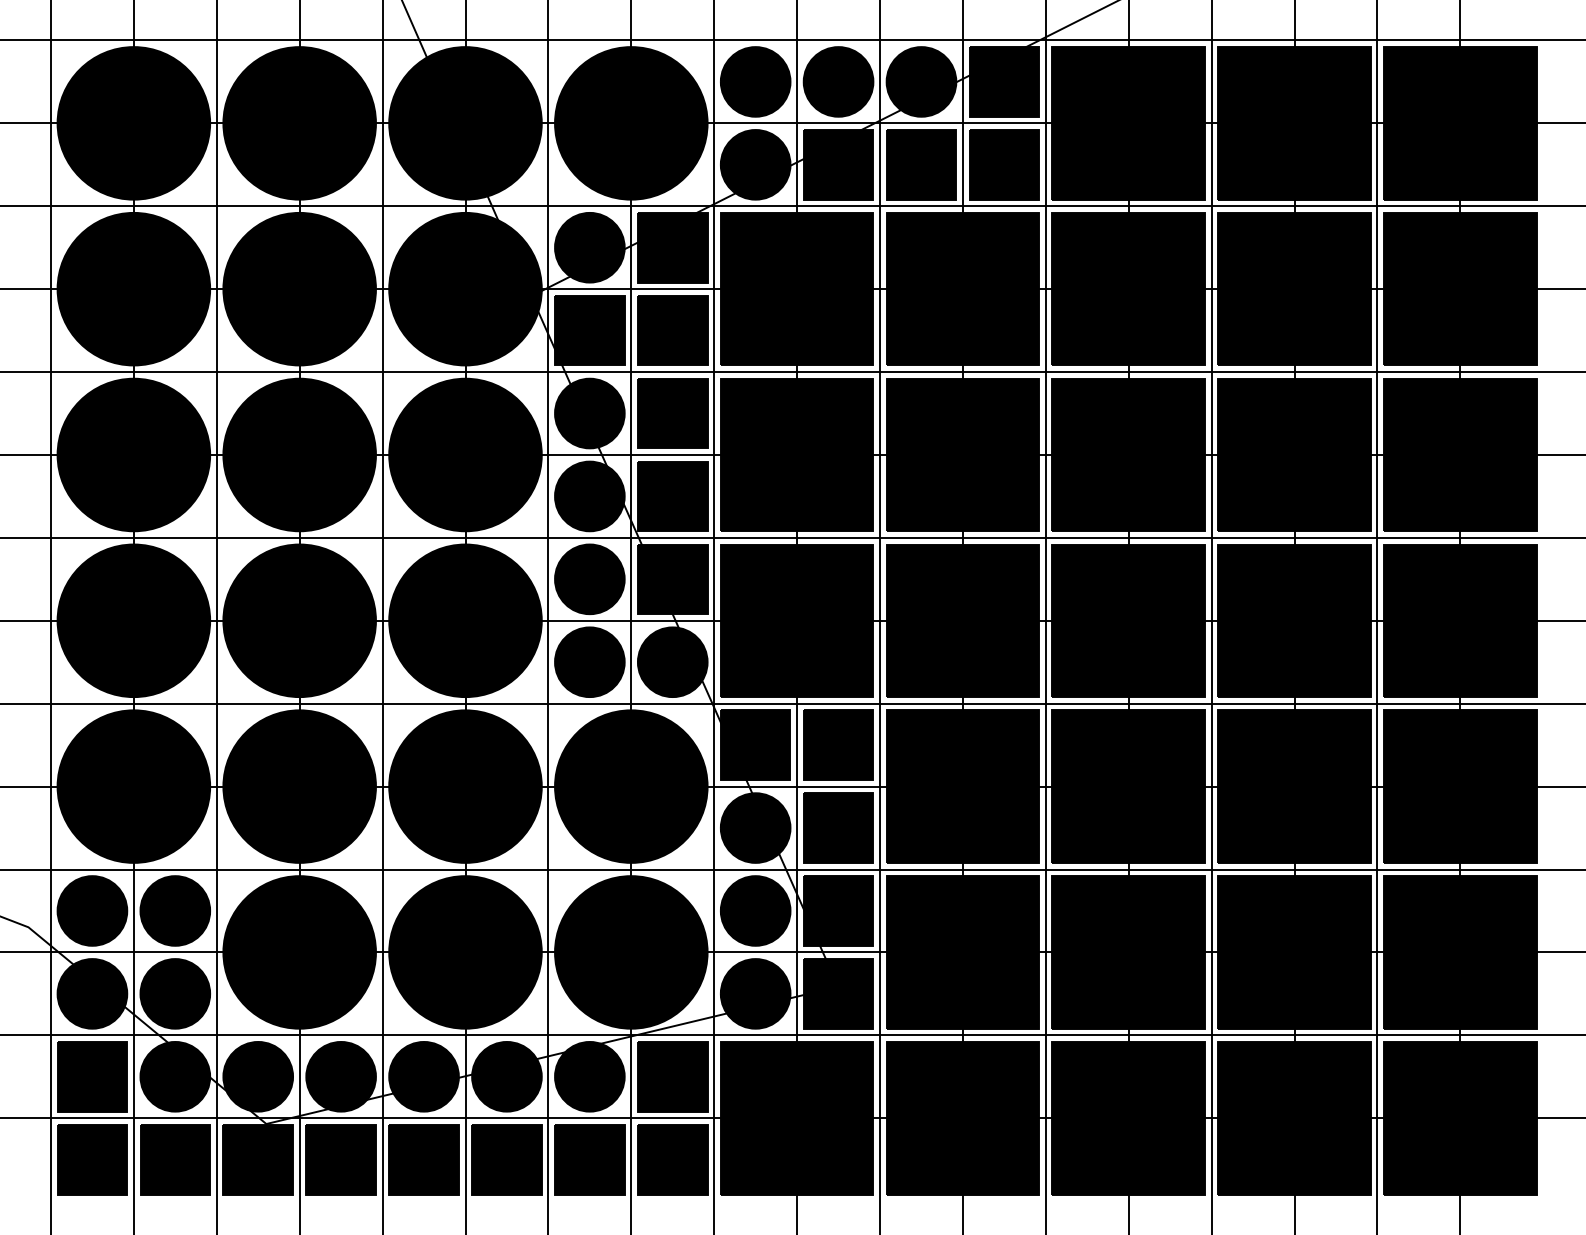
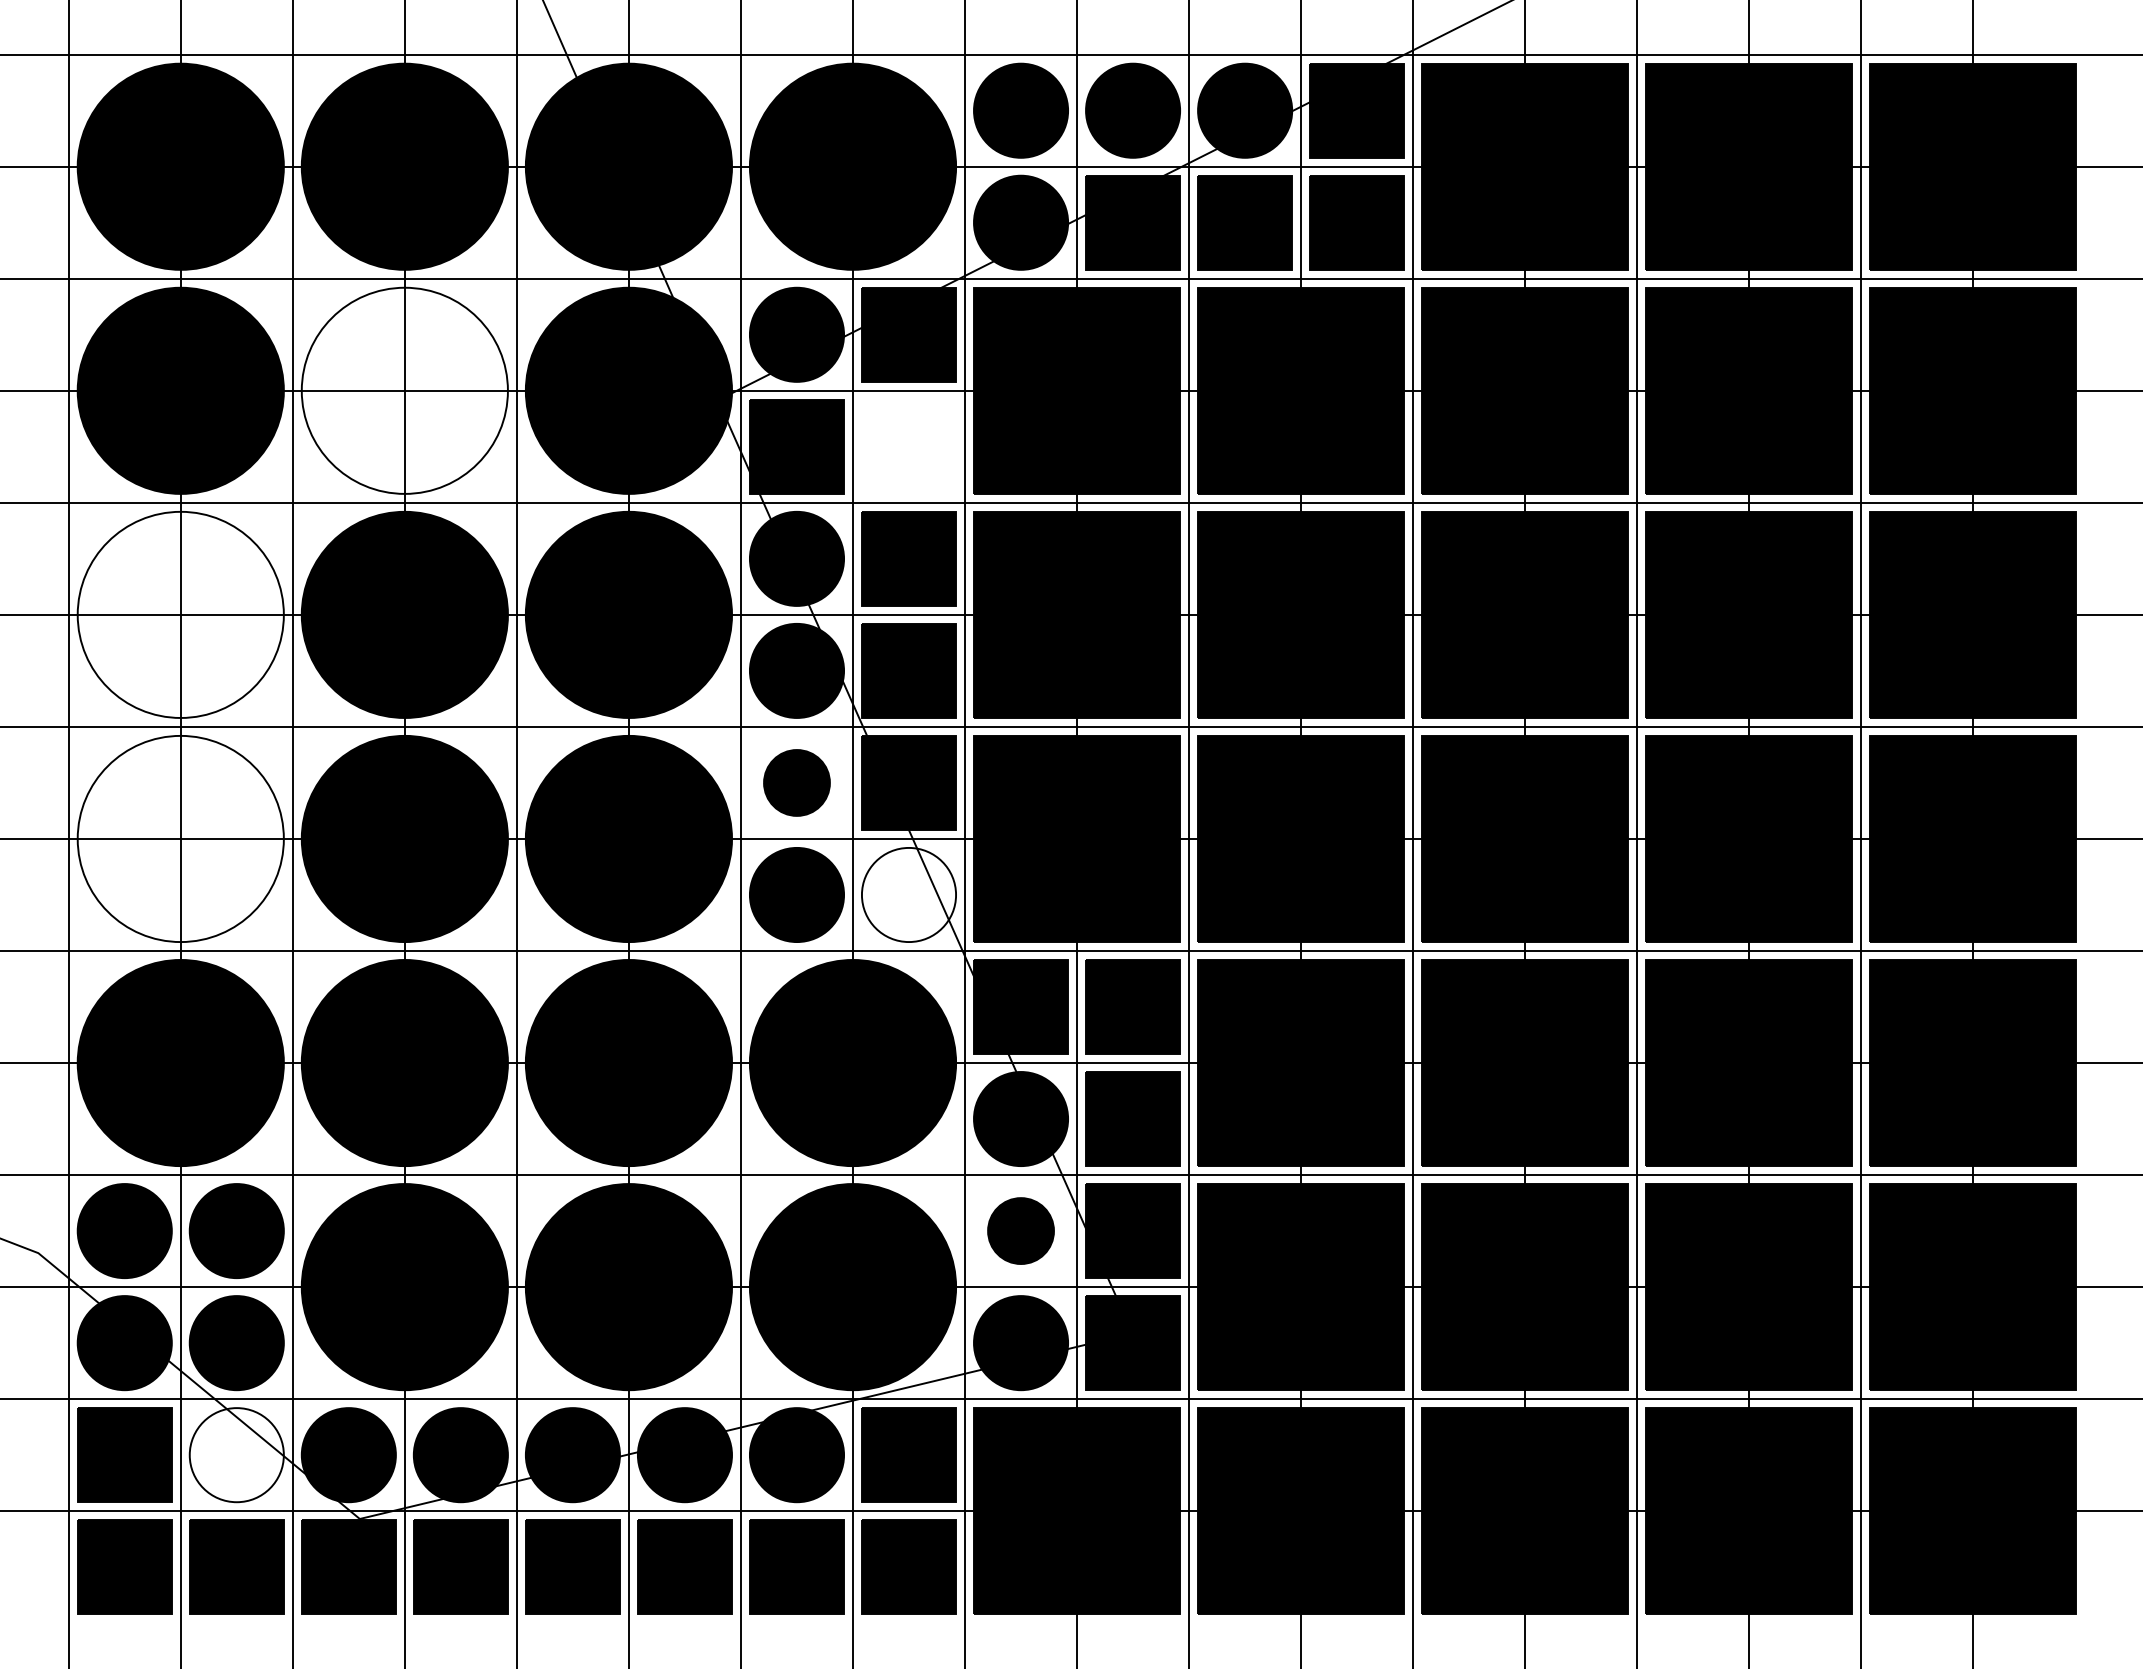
fill: (299, 288) -> (404, 390), removed
part: (672, 330) -> (908, 446), removed
fill: (133, 454) -> (180, 614), removed
part: (589, 579) -> (796, 782), size x0.7
fill: (133, 620) -> (180, 838), removed
fill: (672, 661) -> (908, 894), removed
part: (755, 910) -> (1020, 1230), size x0.7
fill: (175, 1077) -> (236, 1455), removed

